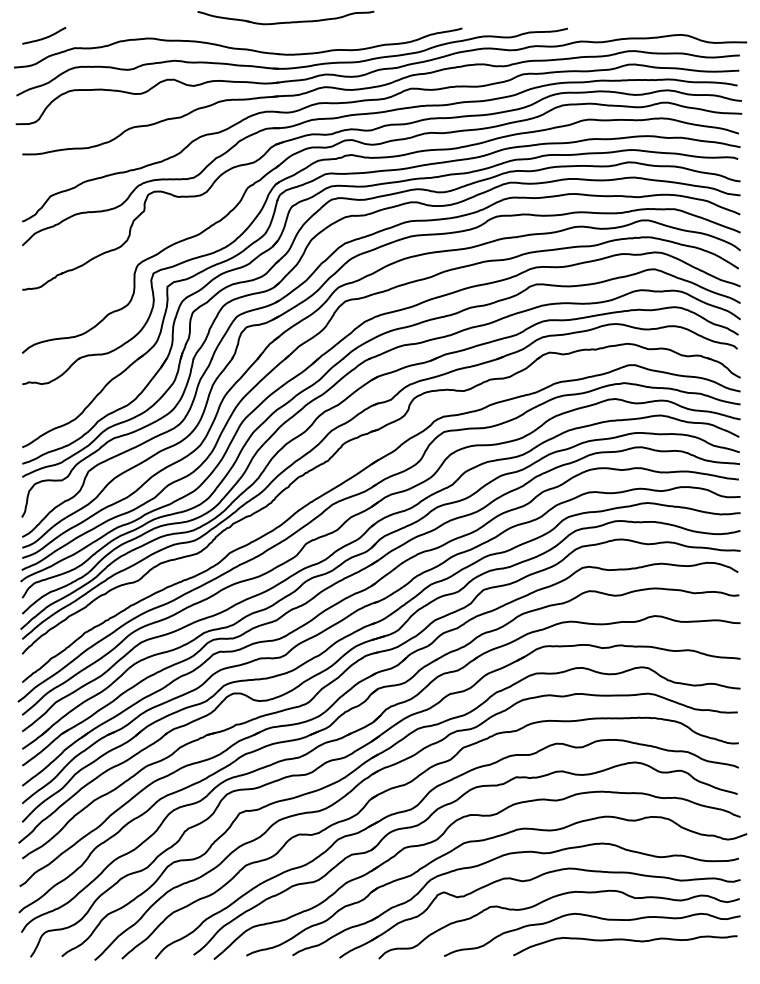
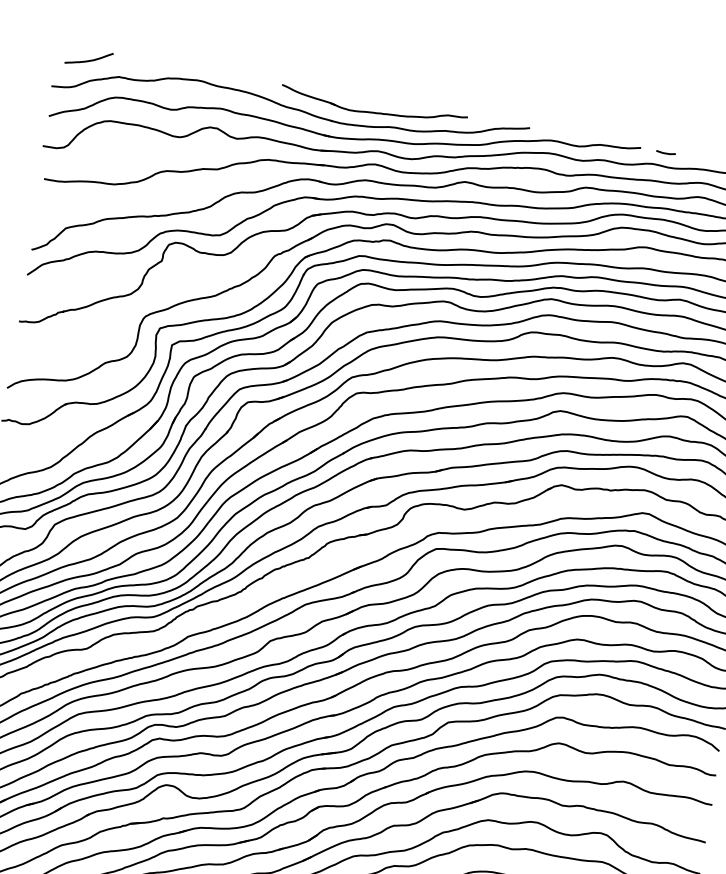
part: (285, 17) -> (373, 107), moved
line: (591, 28) -> (665, 152), added

